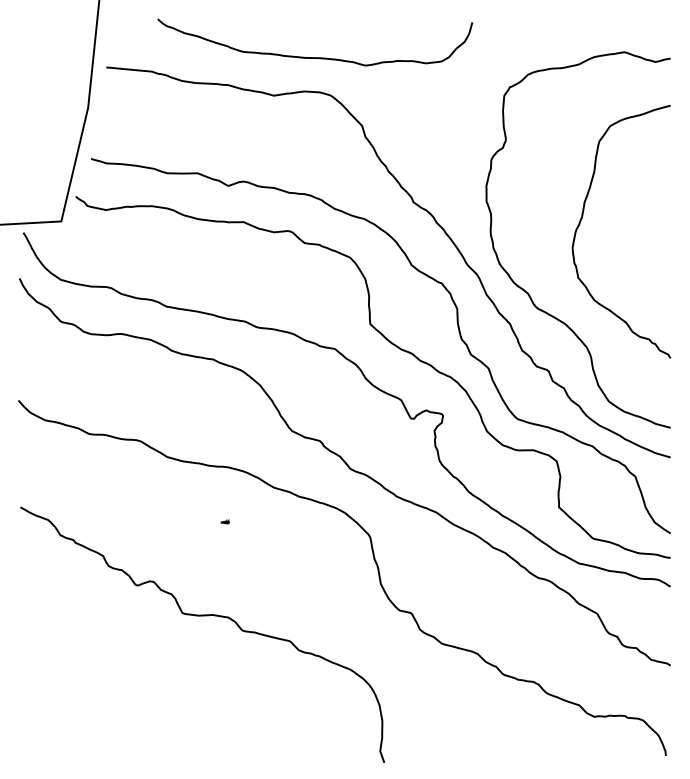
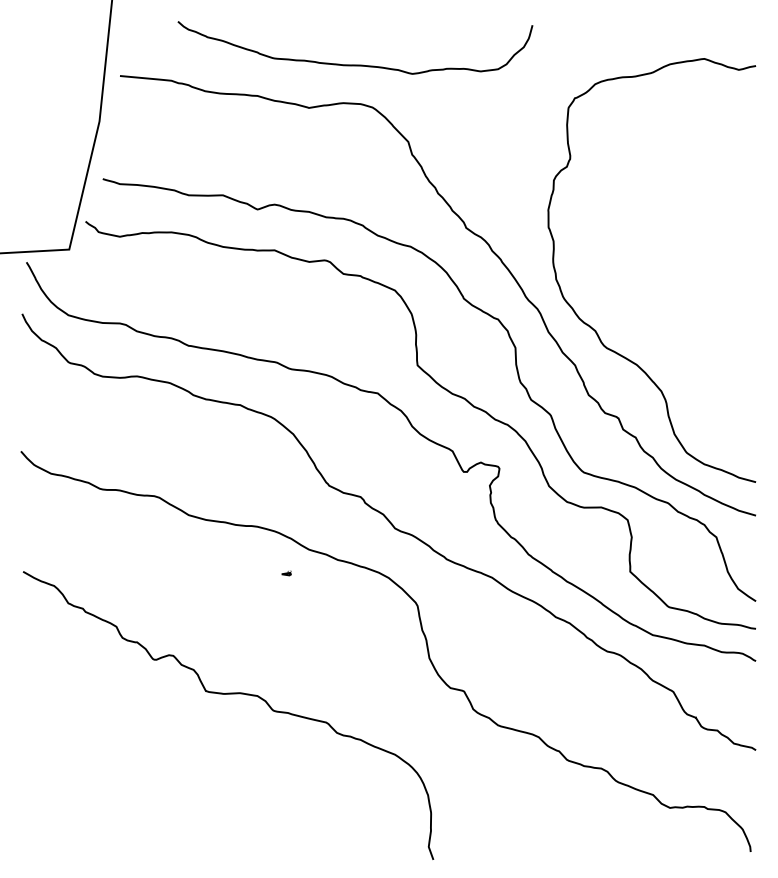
curve: (583, 216) -> (657, 244), removed
part: (224, 521) -> (285, 573), moved

